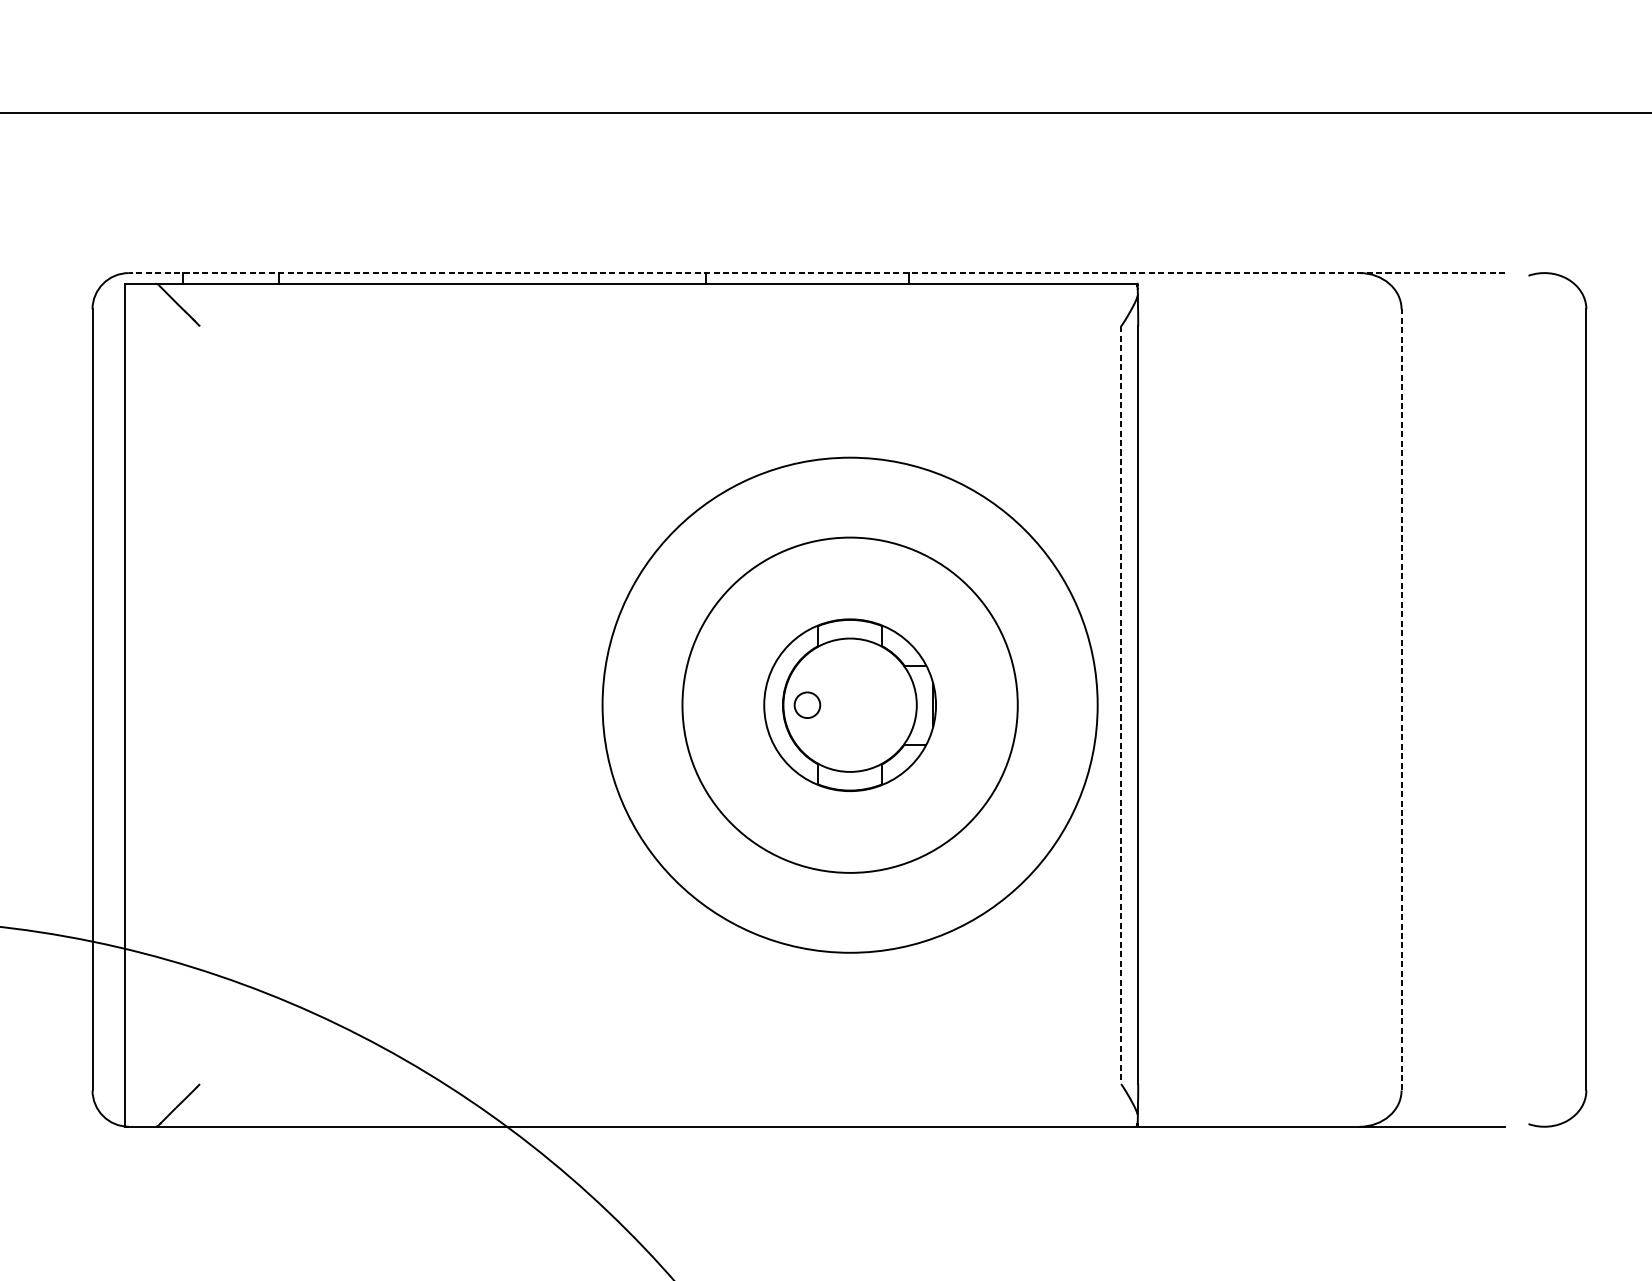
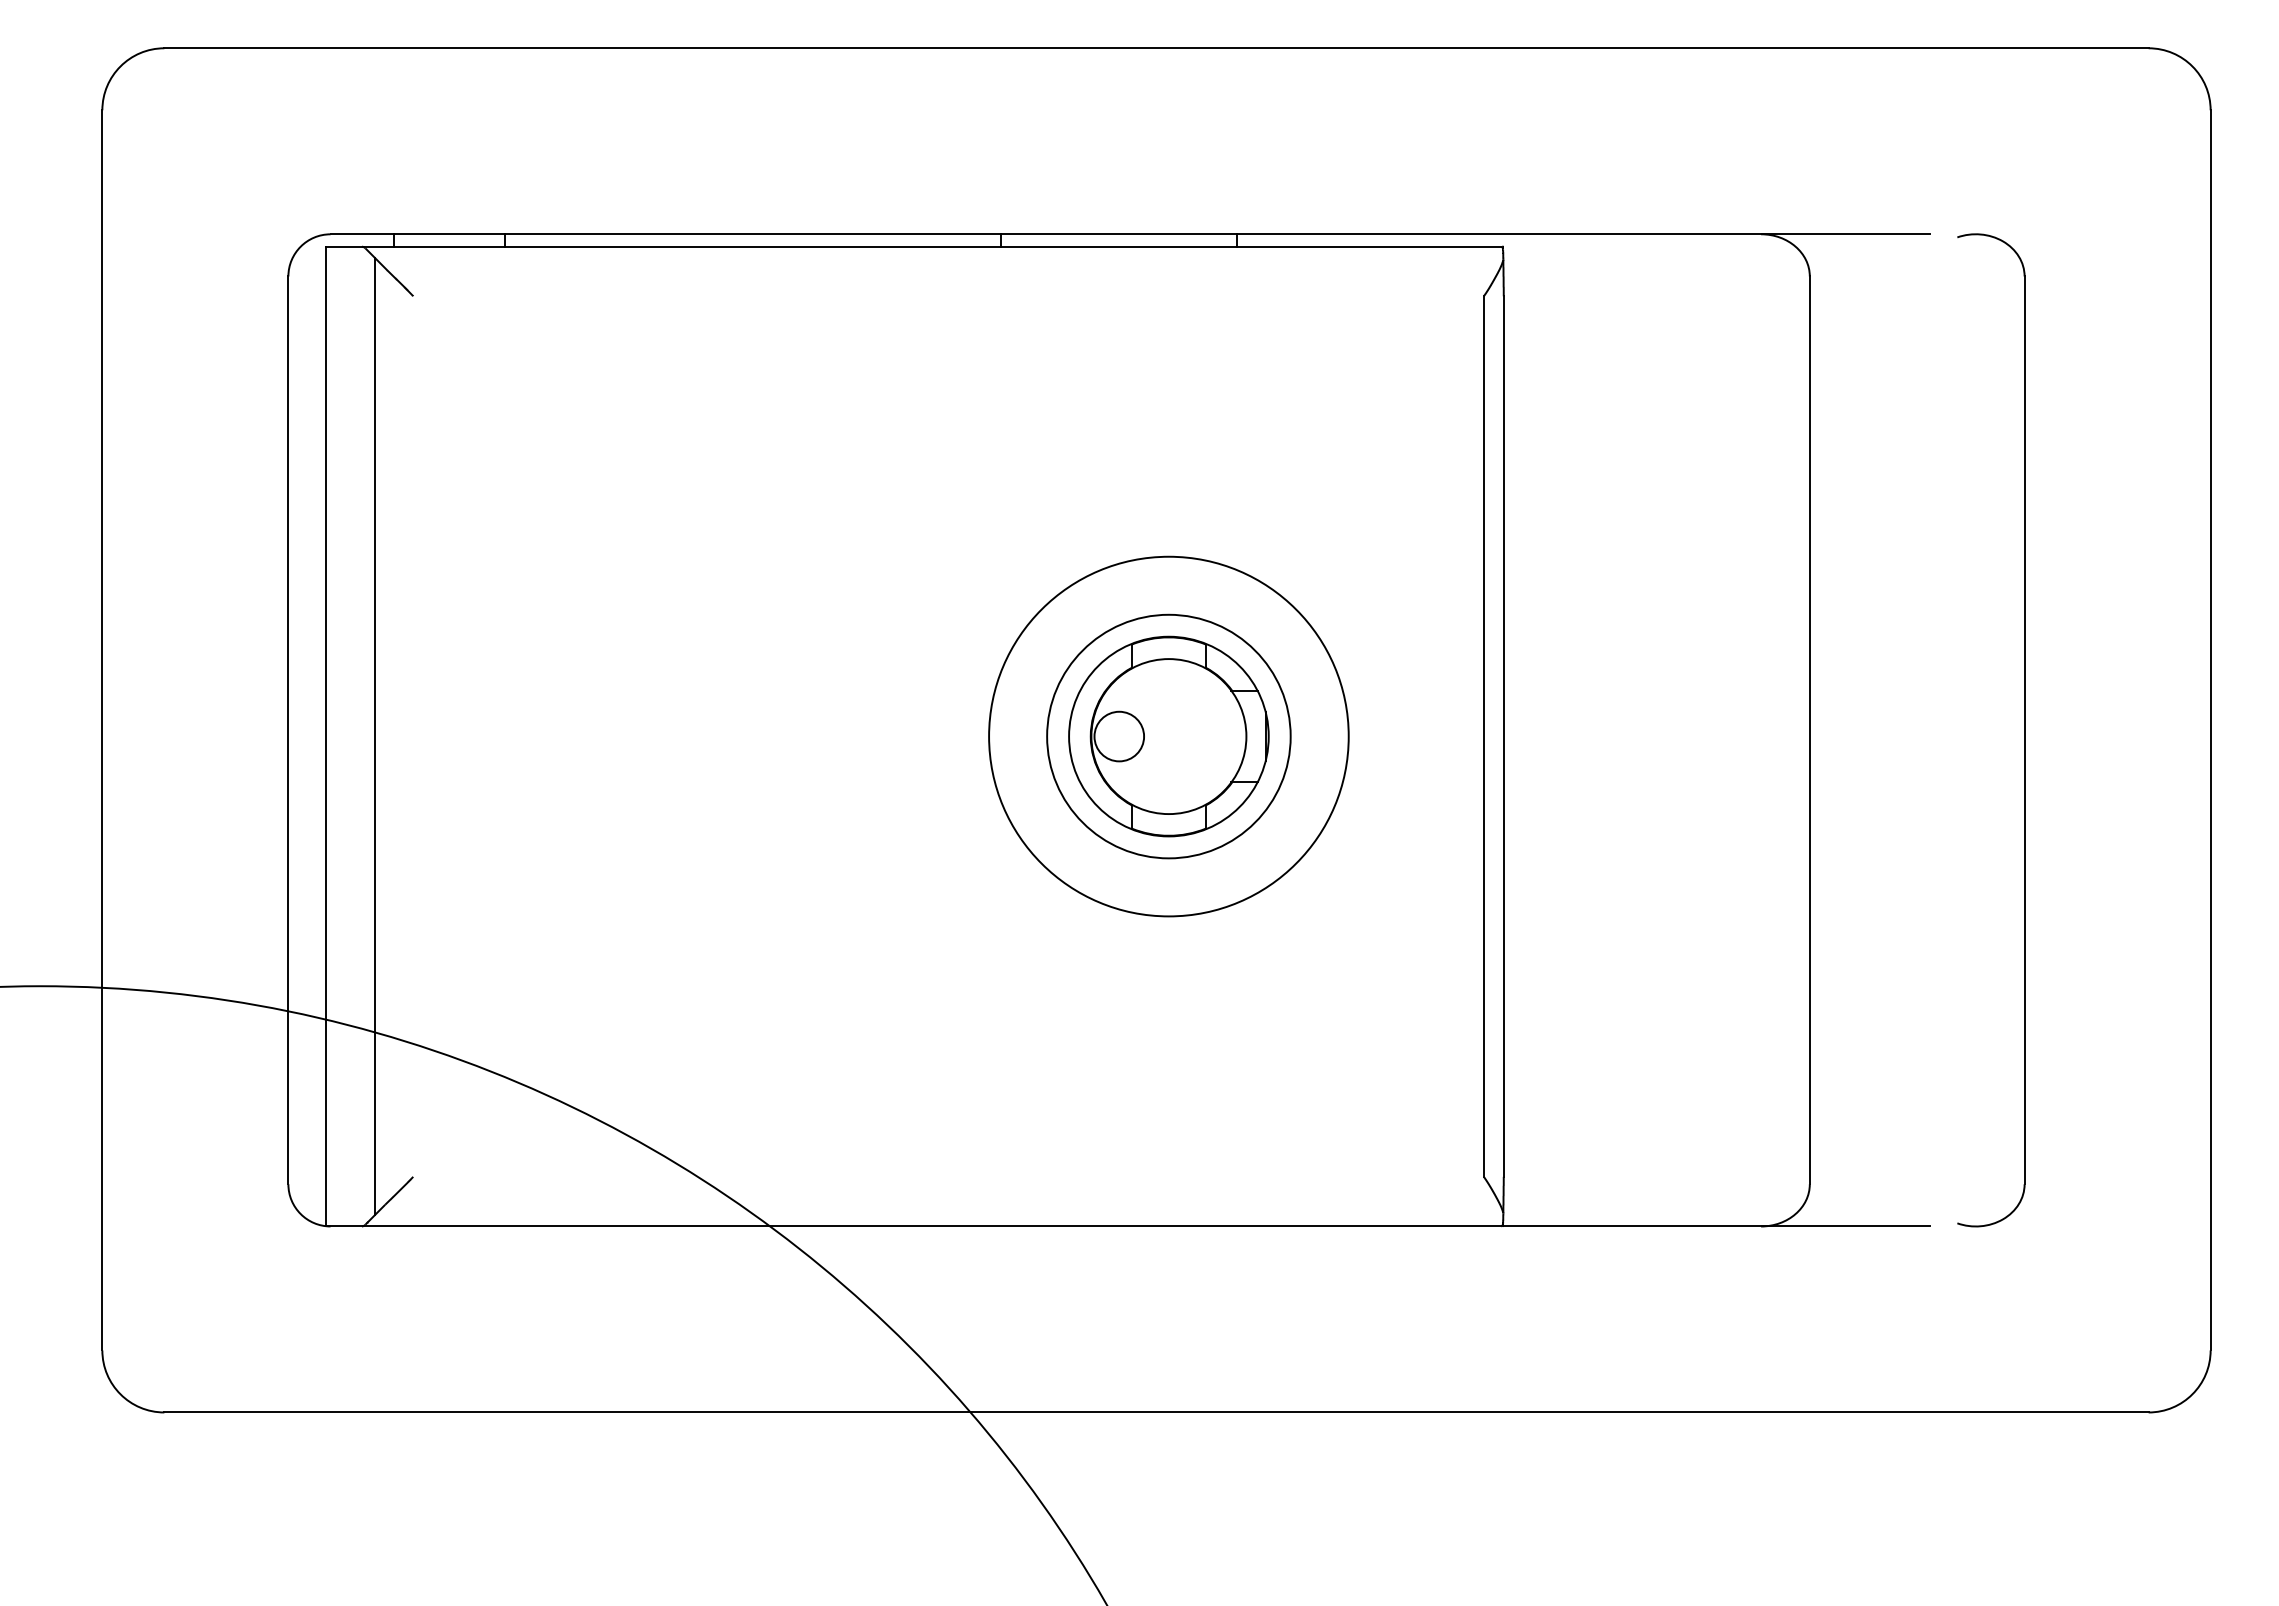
line: (817, 273) -> (1130, 234), dashed -> solid
line: (1401, 700) -> (1809, 730), dashed -> solid
line: (167, 705) -> (375, 736), added
circle: (807, 705) -> (1119, 736), size x1.67
circle: (849, 705) -> (1168, 736), size x0.62
circle: (849, 705) -> (1168, 736), size x0.62
line: (1120, 706) -> (1483, 737), dashed -> solid

